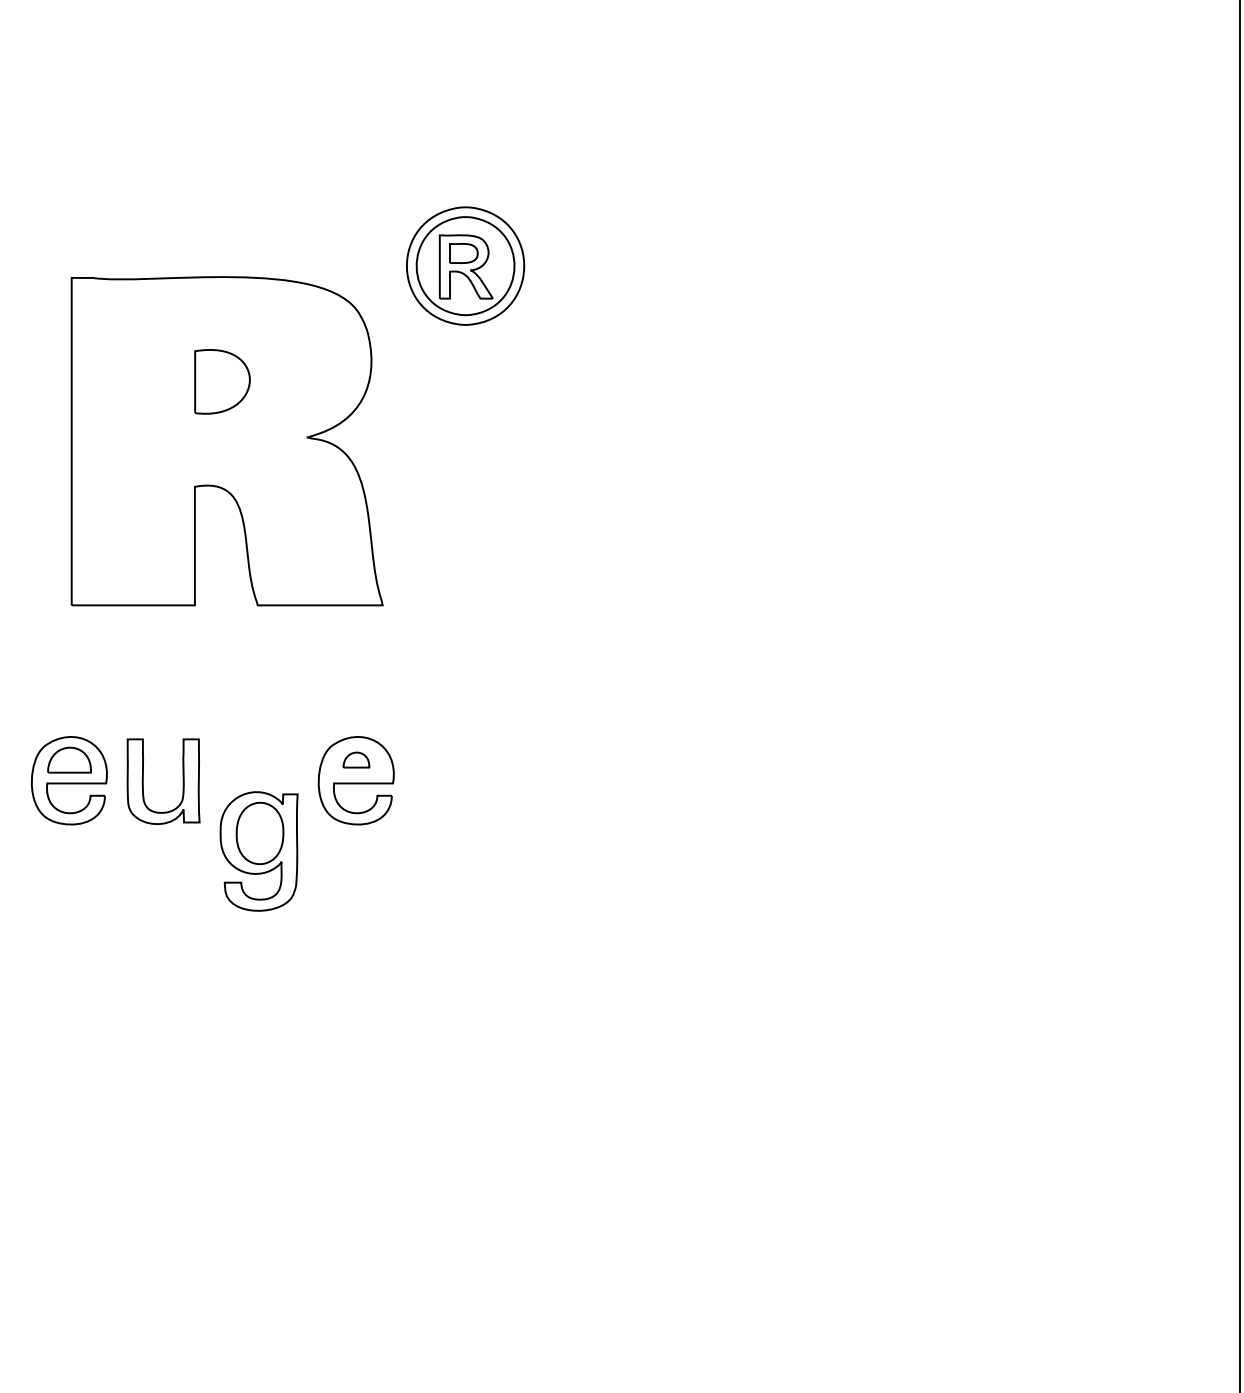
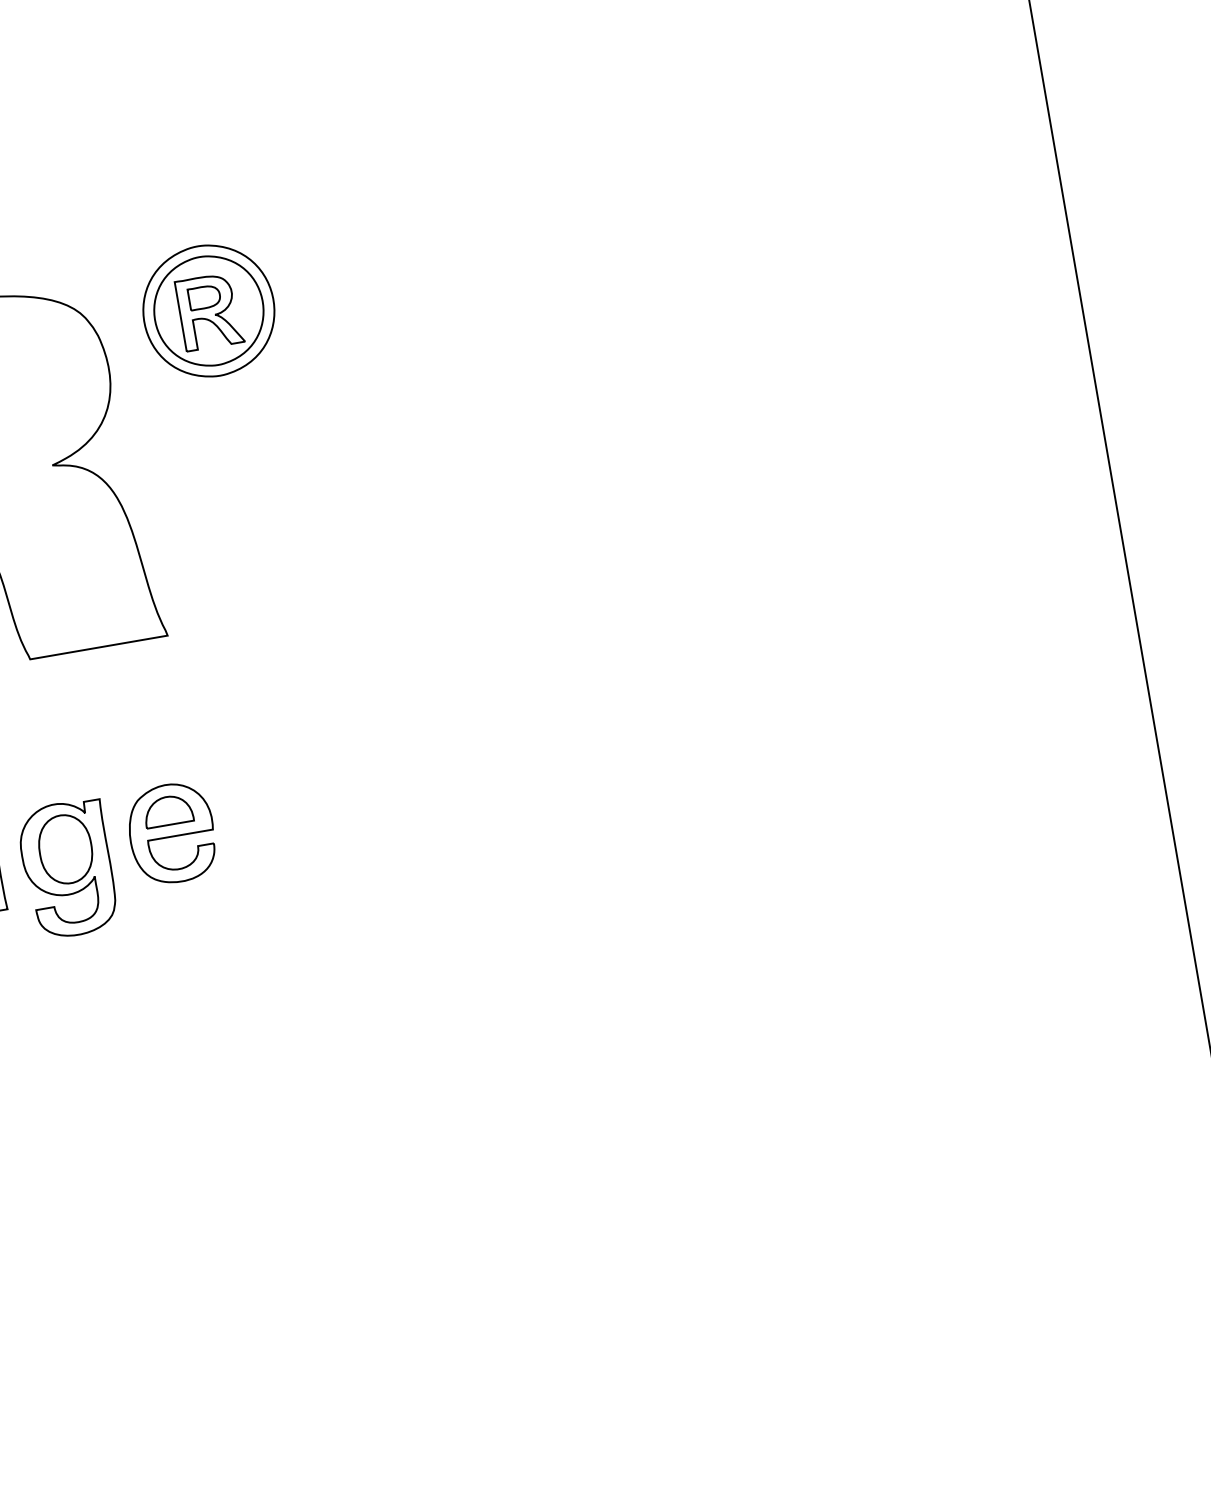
part: (465, 265) -> (208, 310), moved
part: (356, 759) -> (168, 810), size x1.67
part: (258, 851) -> (67, 869), moved

